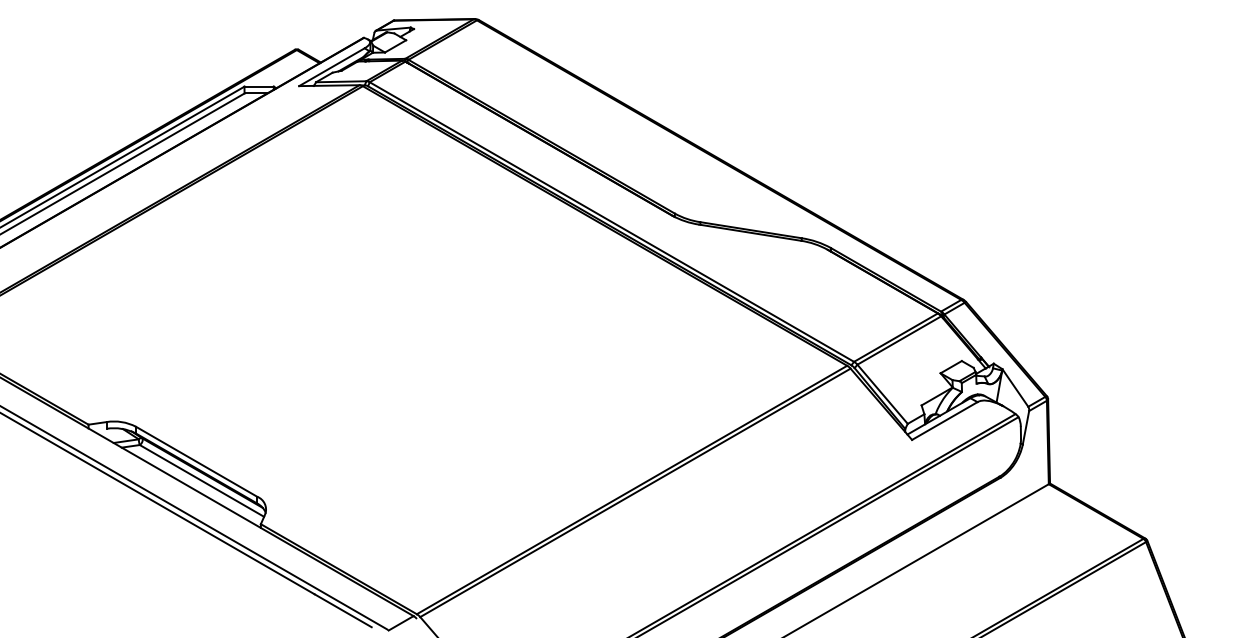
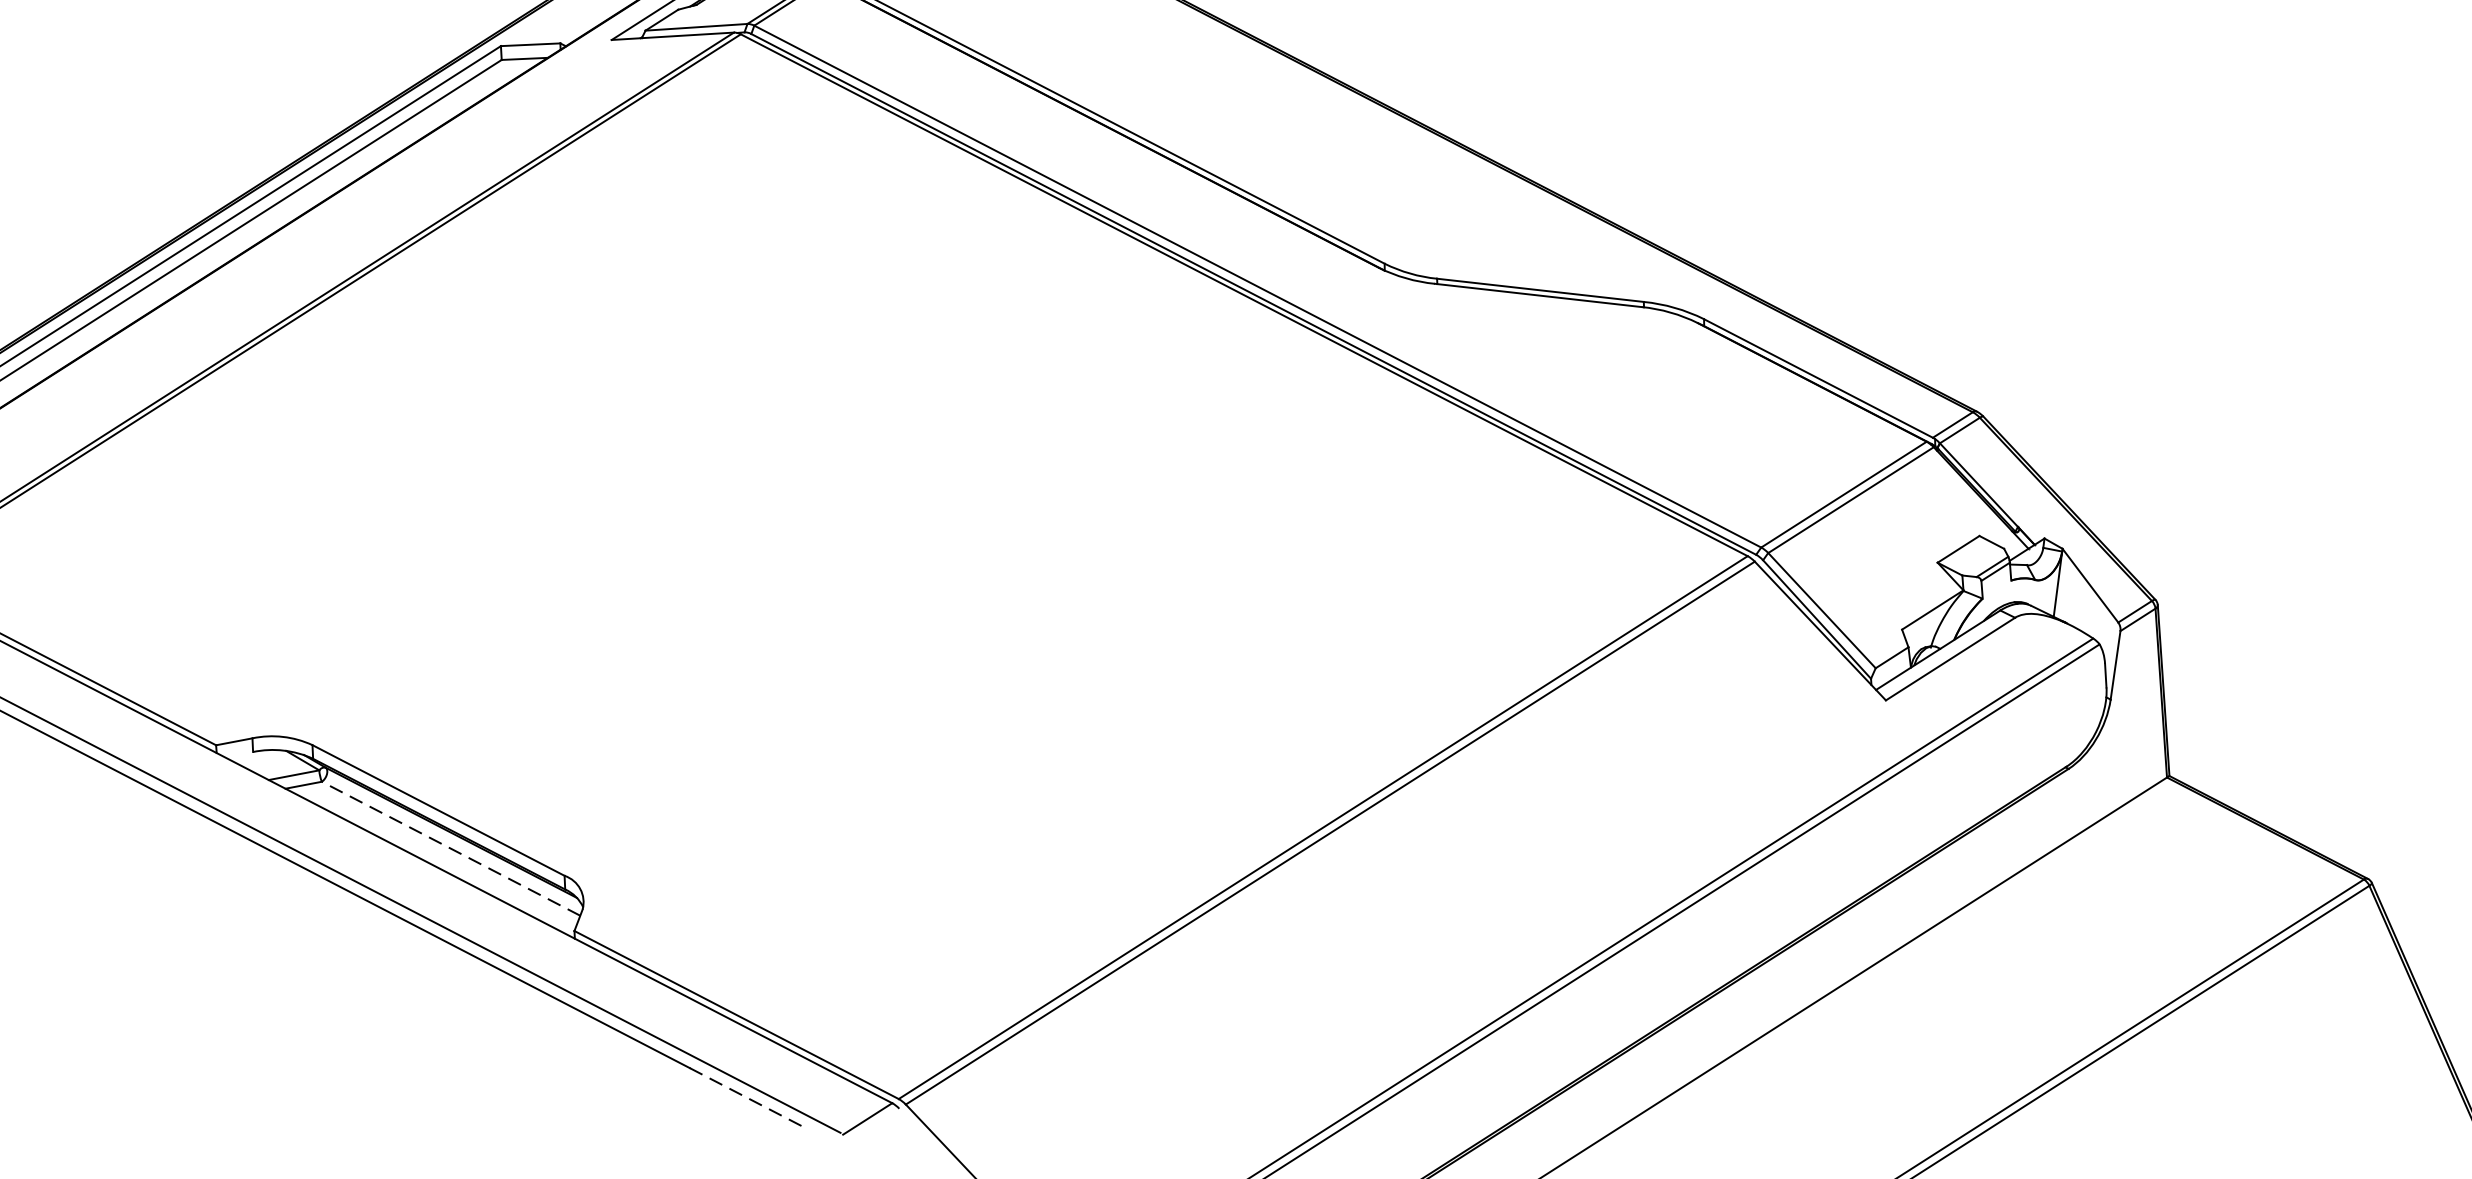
line: (201, 480) -> (450, 847), solid -> dashed
line: (343, 610) -> (749, 1098), solid -> dashed

